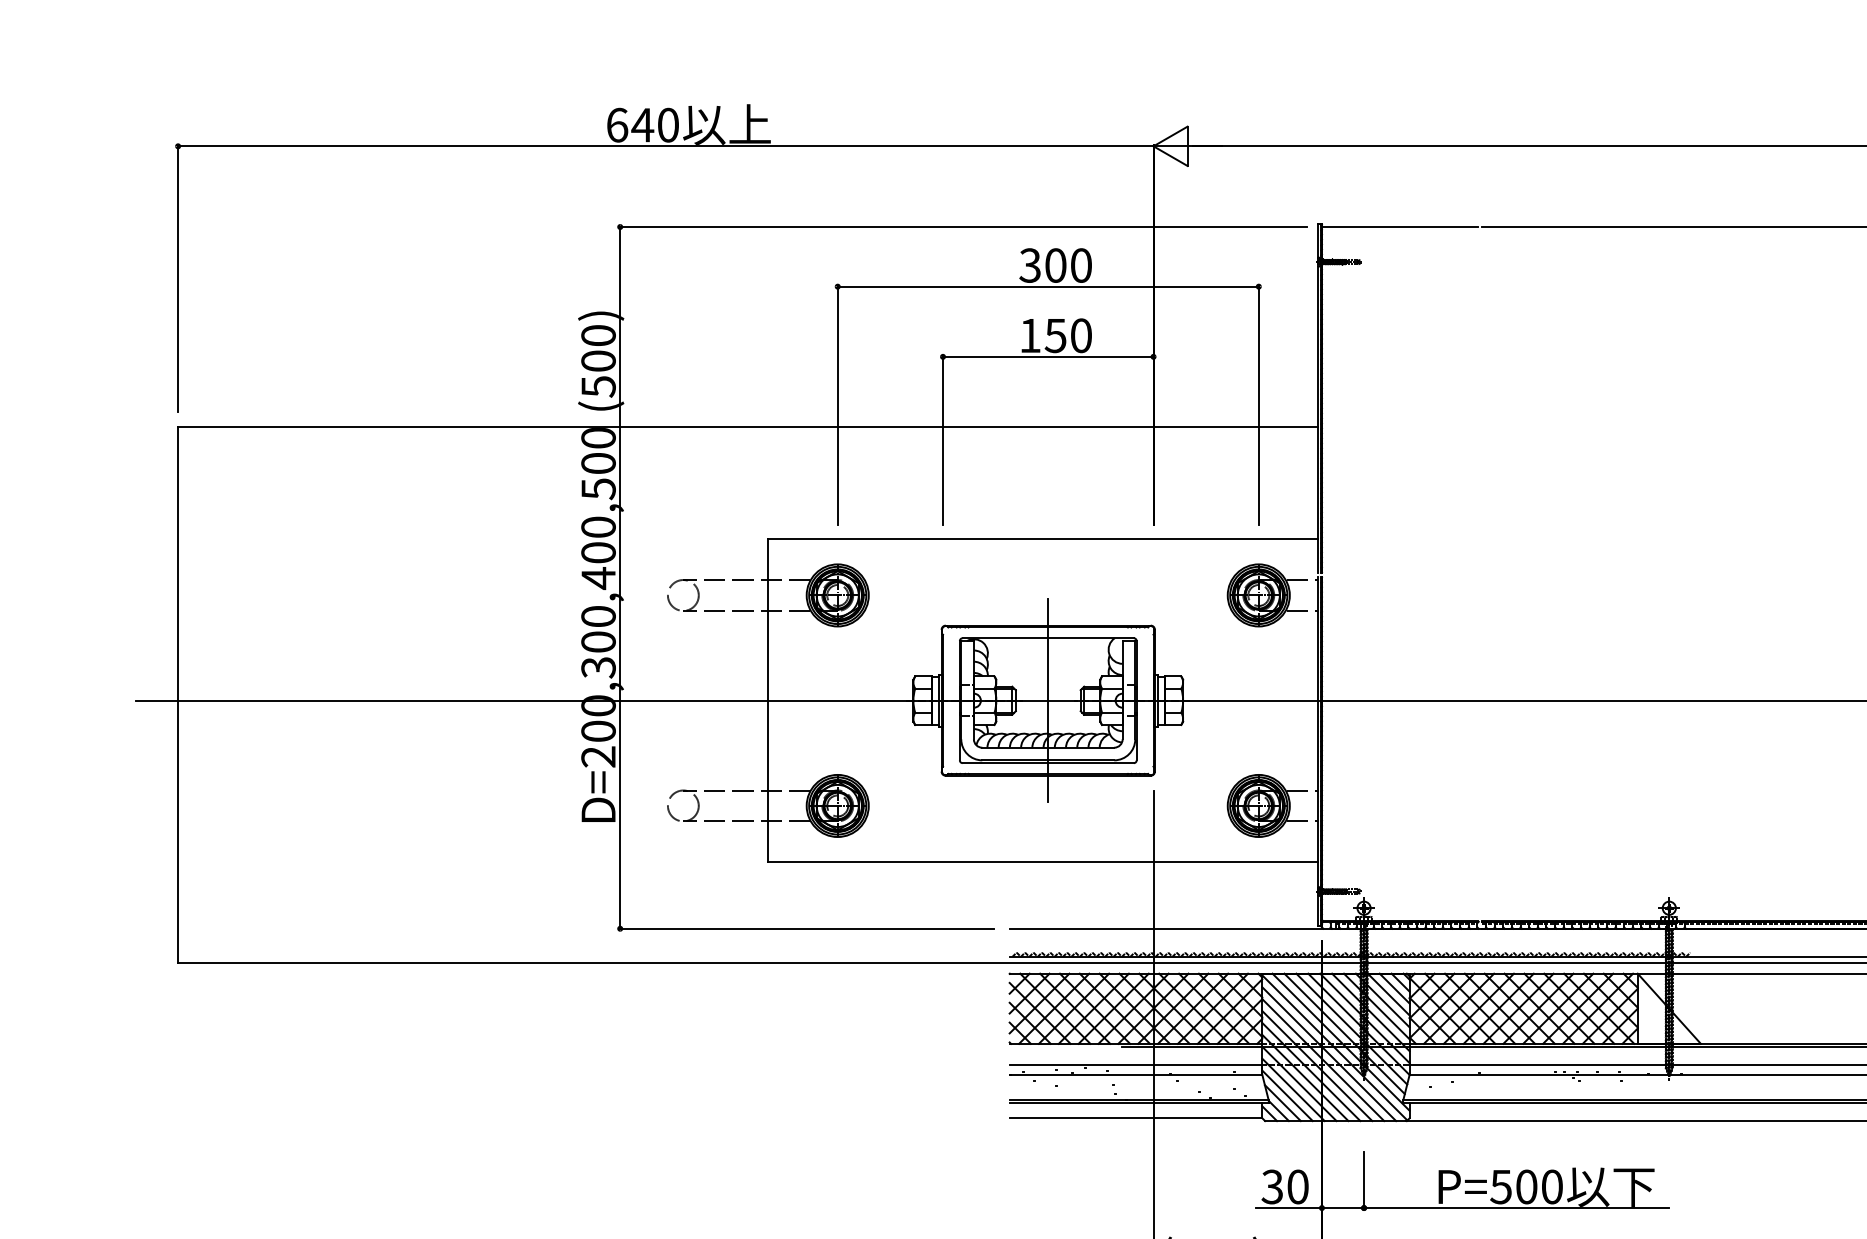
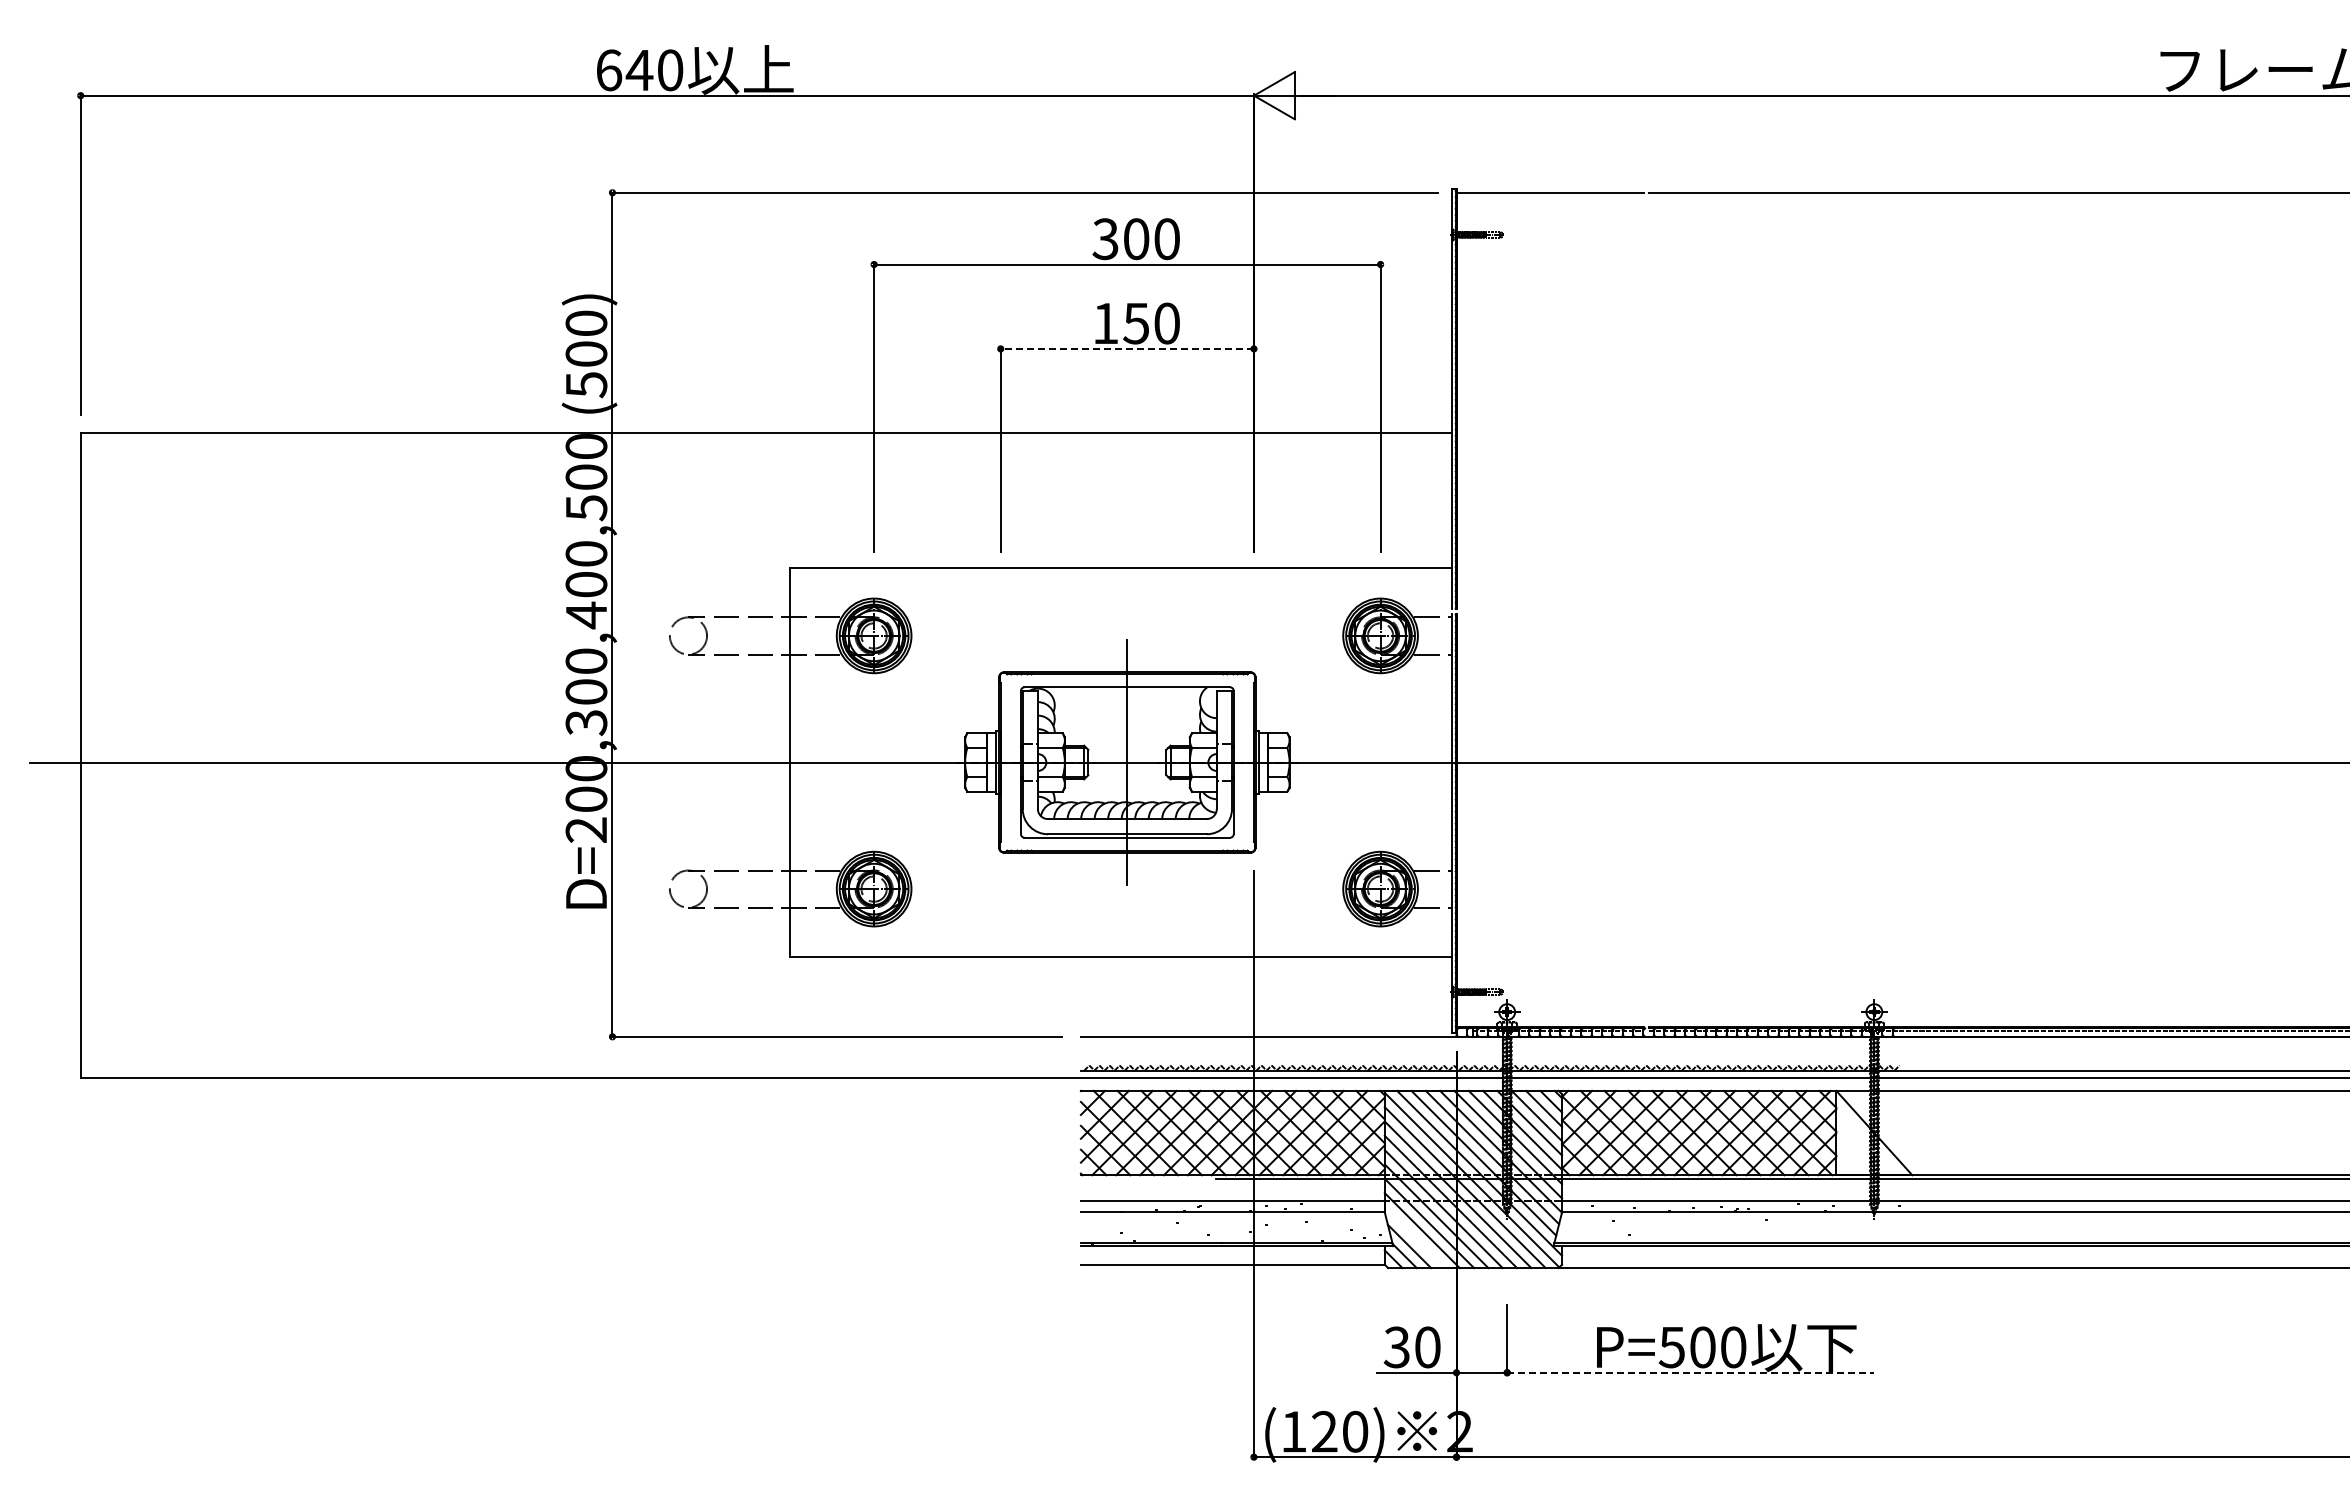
line: (1048, 356) -> (1127, 348), solid -> dashed
line: (1287, 1095) -> (1414, 1237), removed
line: (1516, 1207) -> (1690, 1372), solid -> dashed

